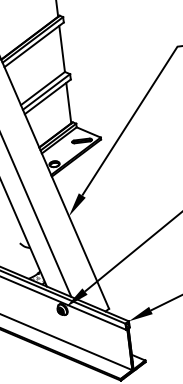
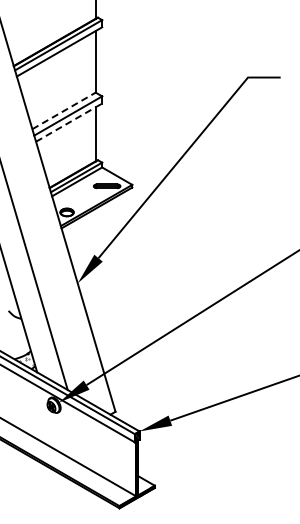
line: (43, 88) -> (64, 110), solid -> dashed
line: (48, 96) -> (69, 122), solid -> dashed

